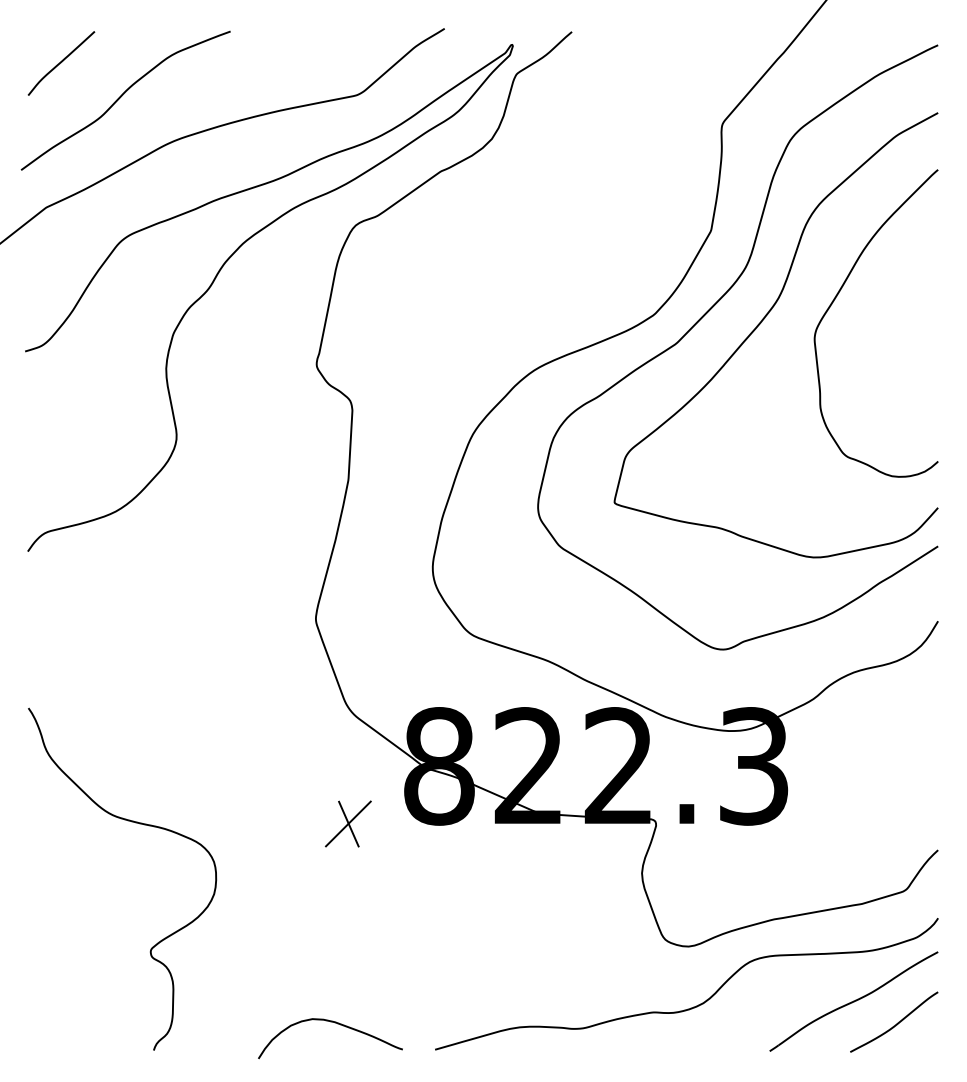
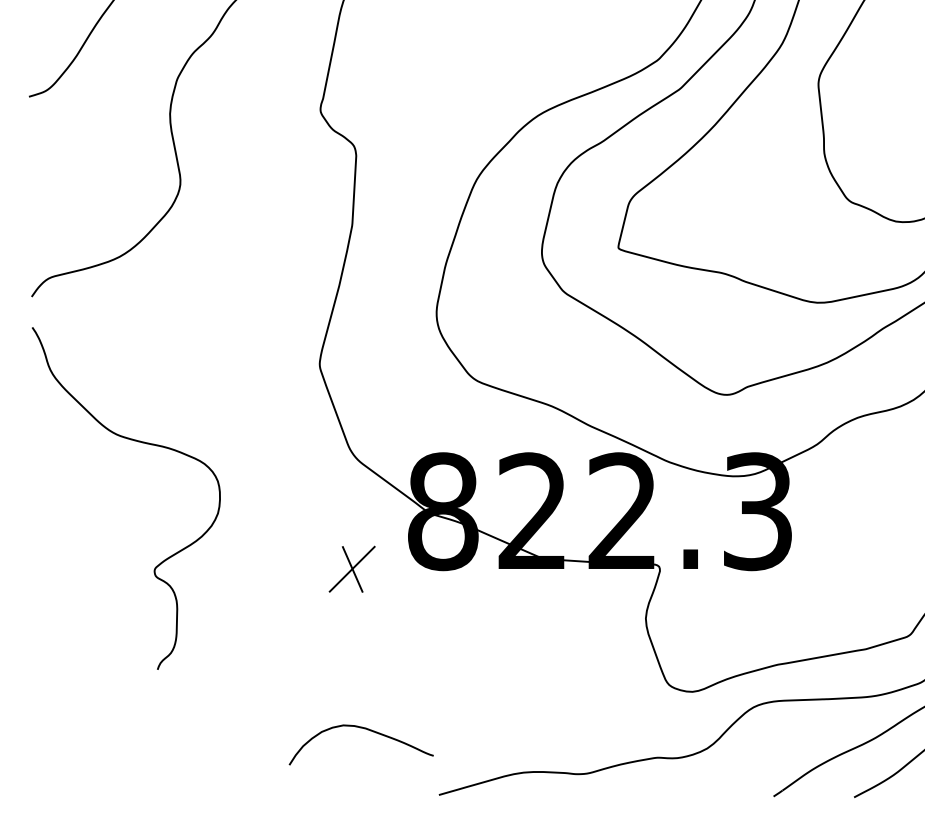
curve: (135, 823) -> (139, 442), moved
curve: (337, 1024) -> (368, 730), moved

